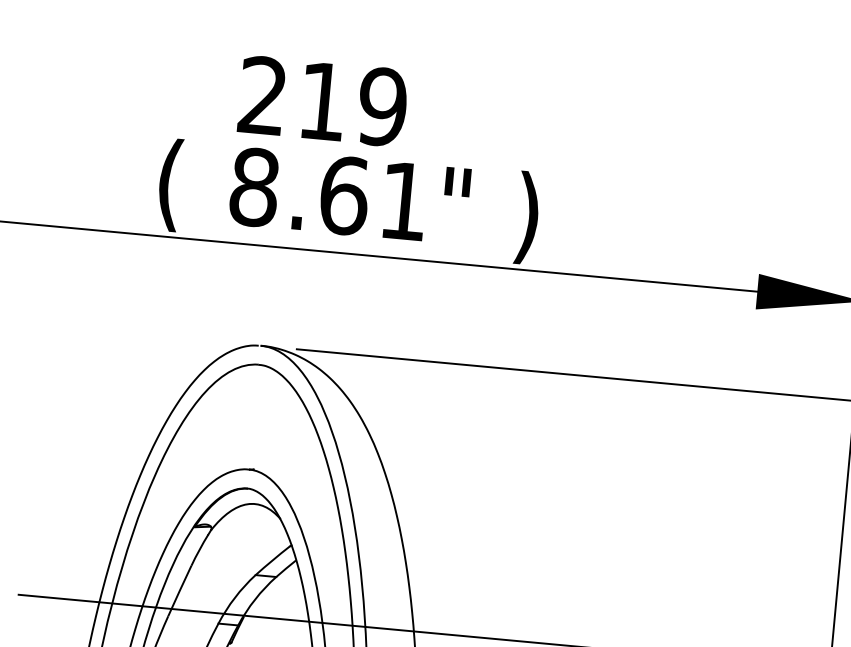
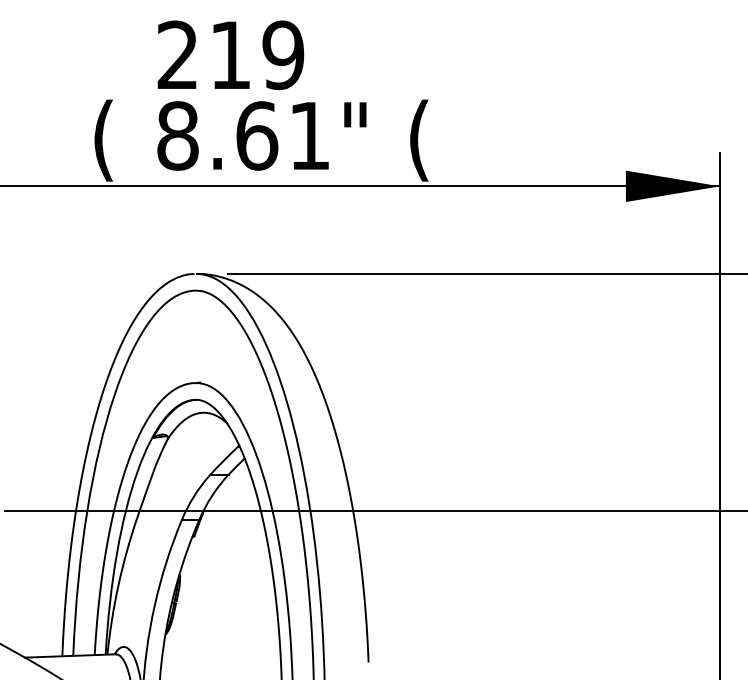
text: (526, 217) -> (418, 140), ) -> (

